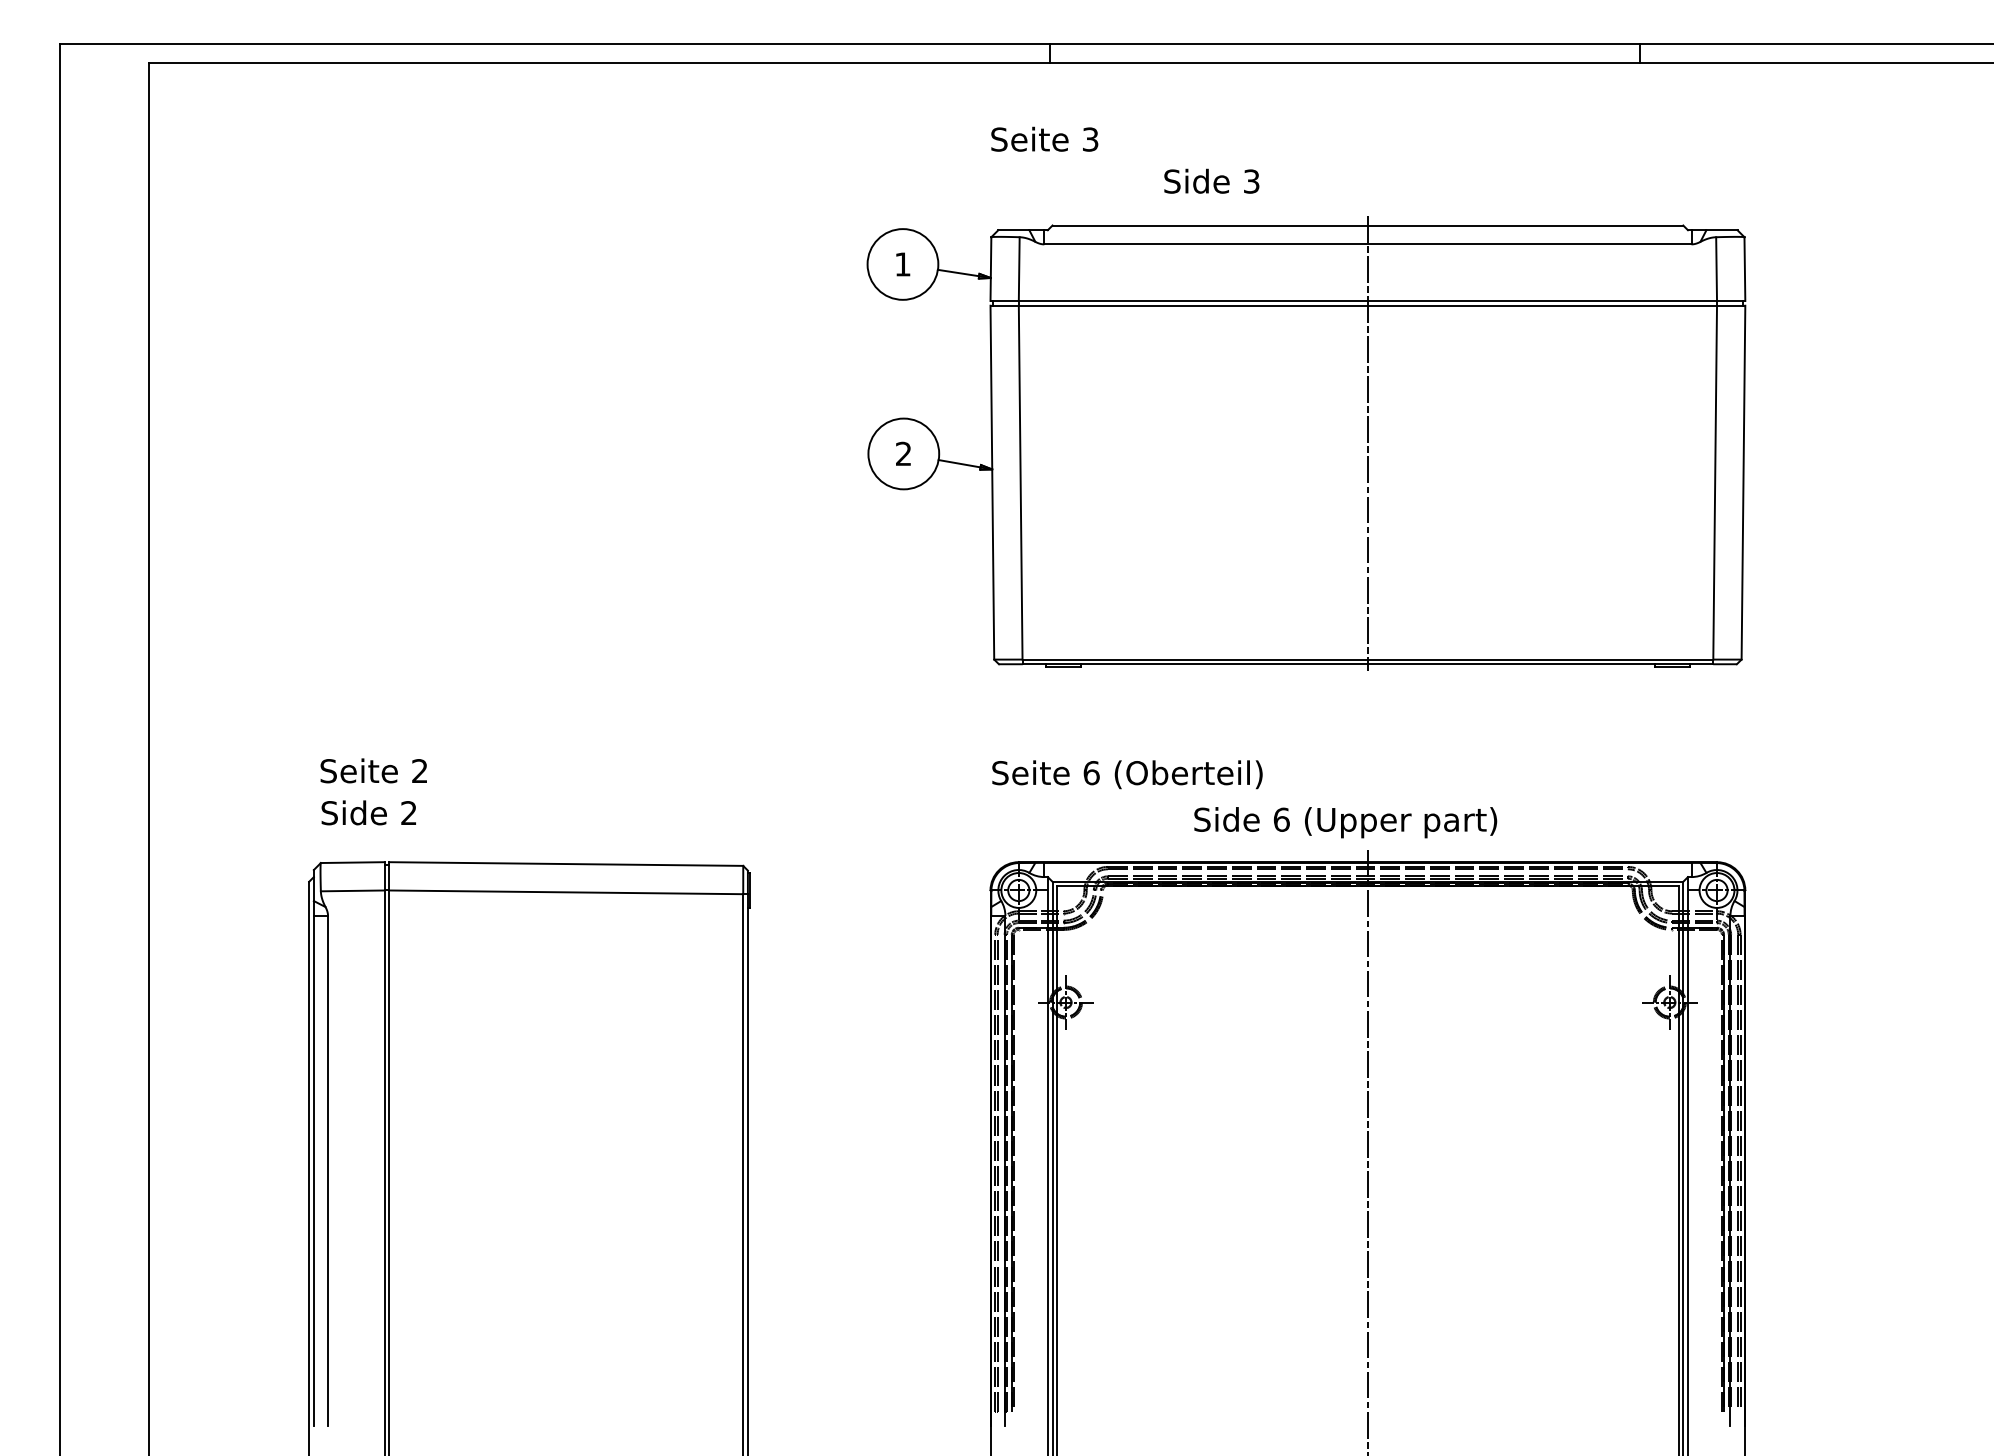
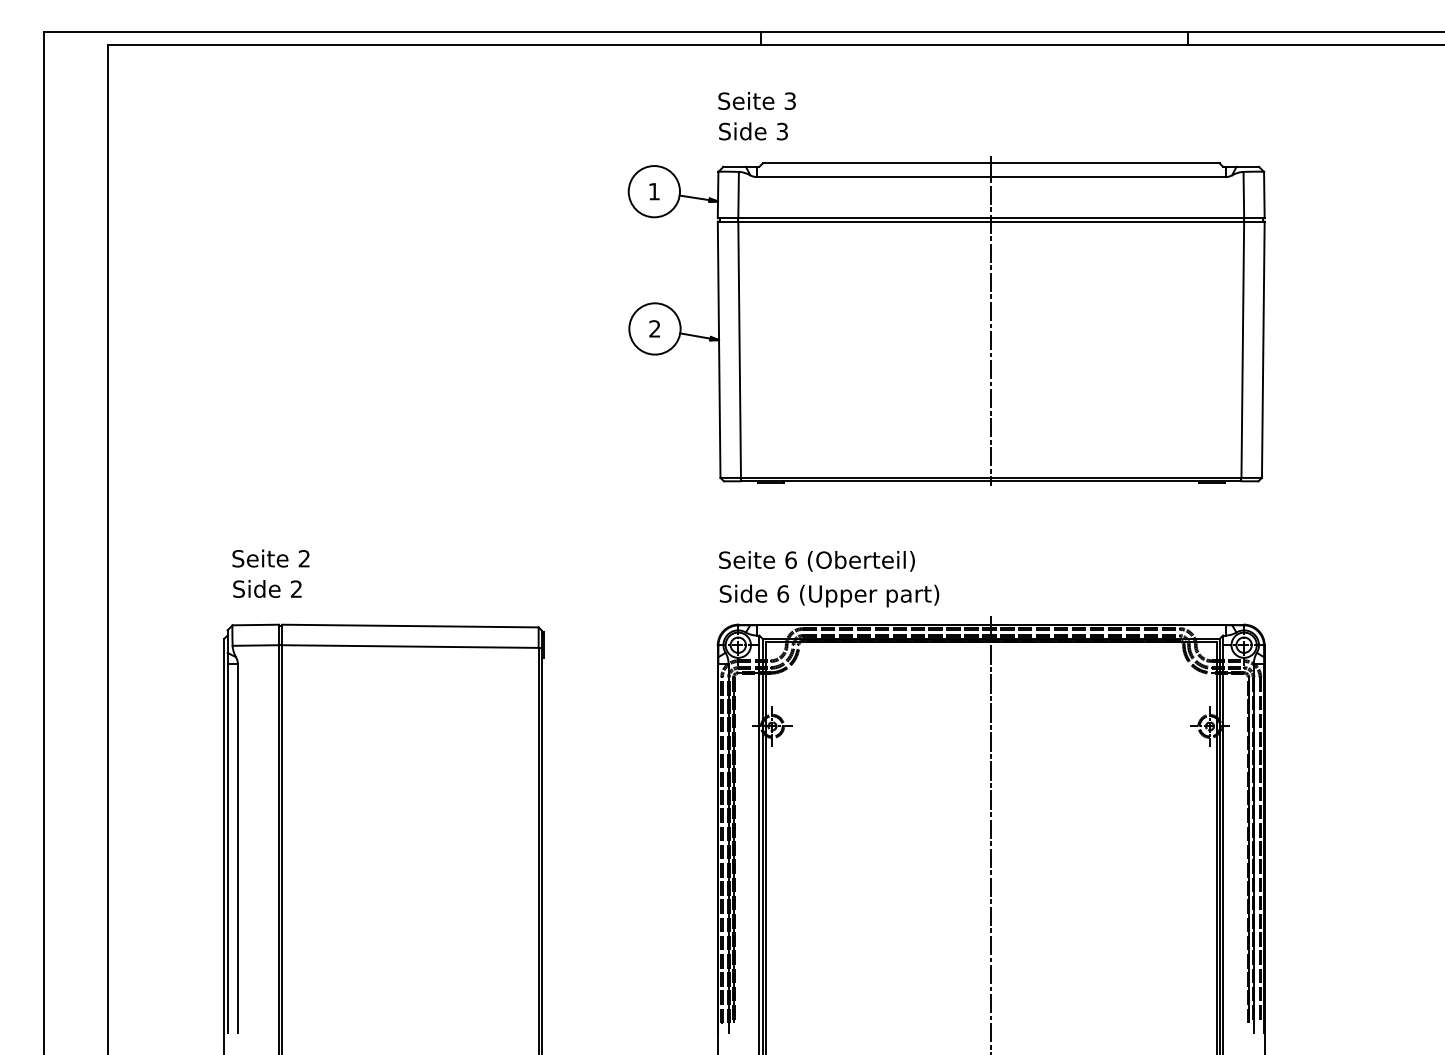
text: (1211, 180) -> (753, 130), moved
text: (1345, 822) -> (829, 595), moved

